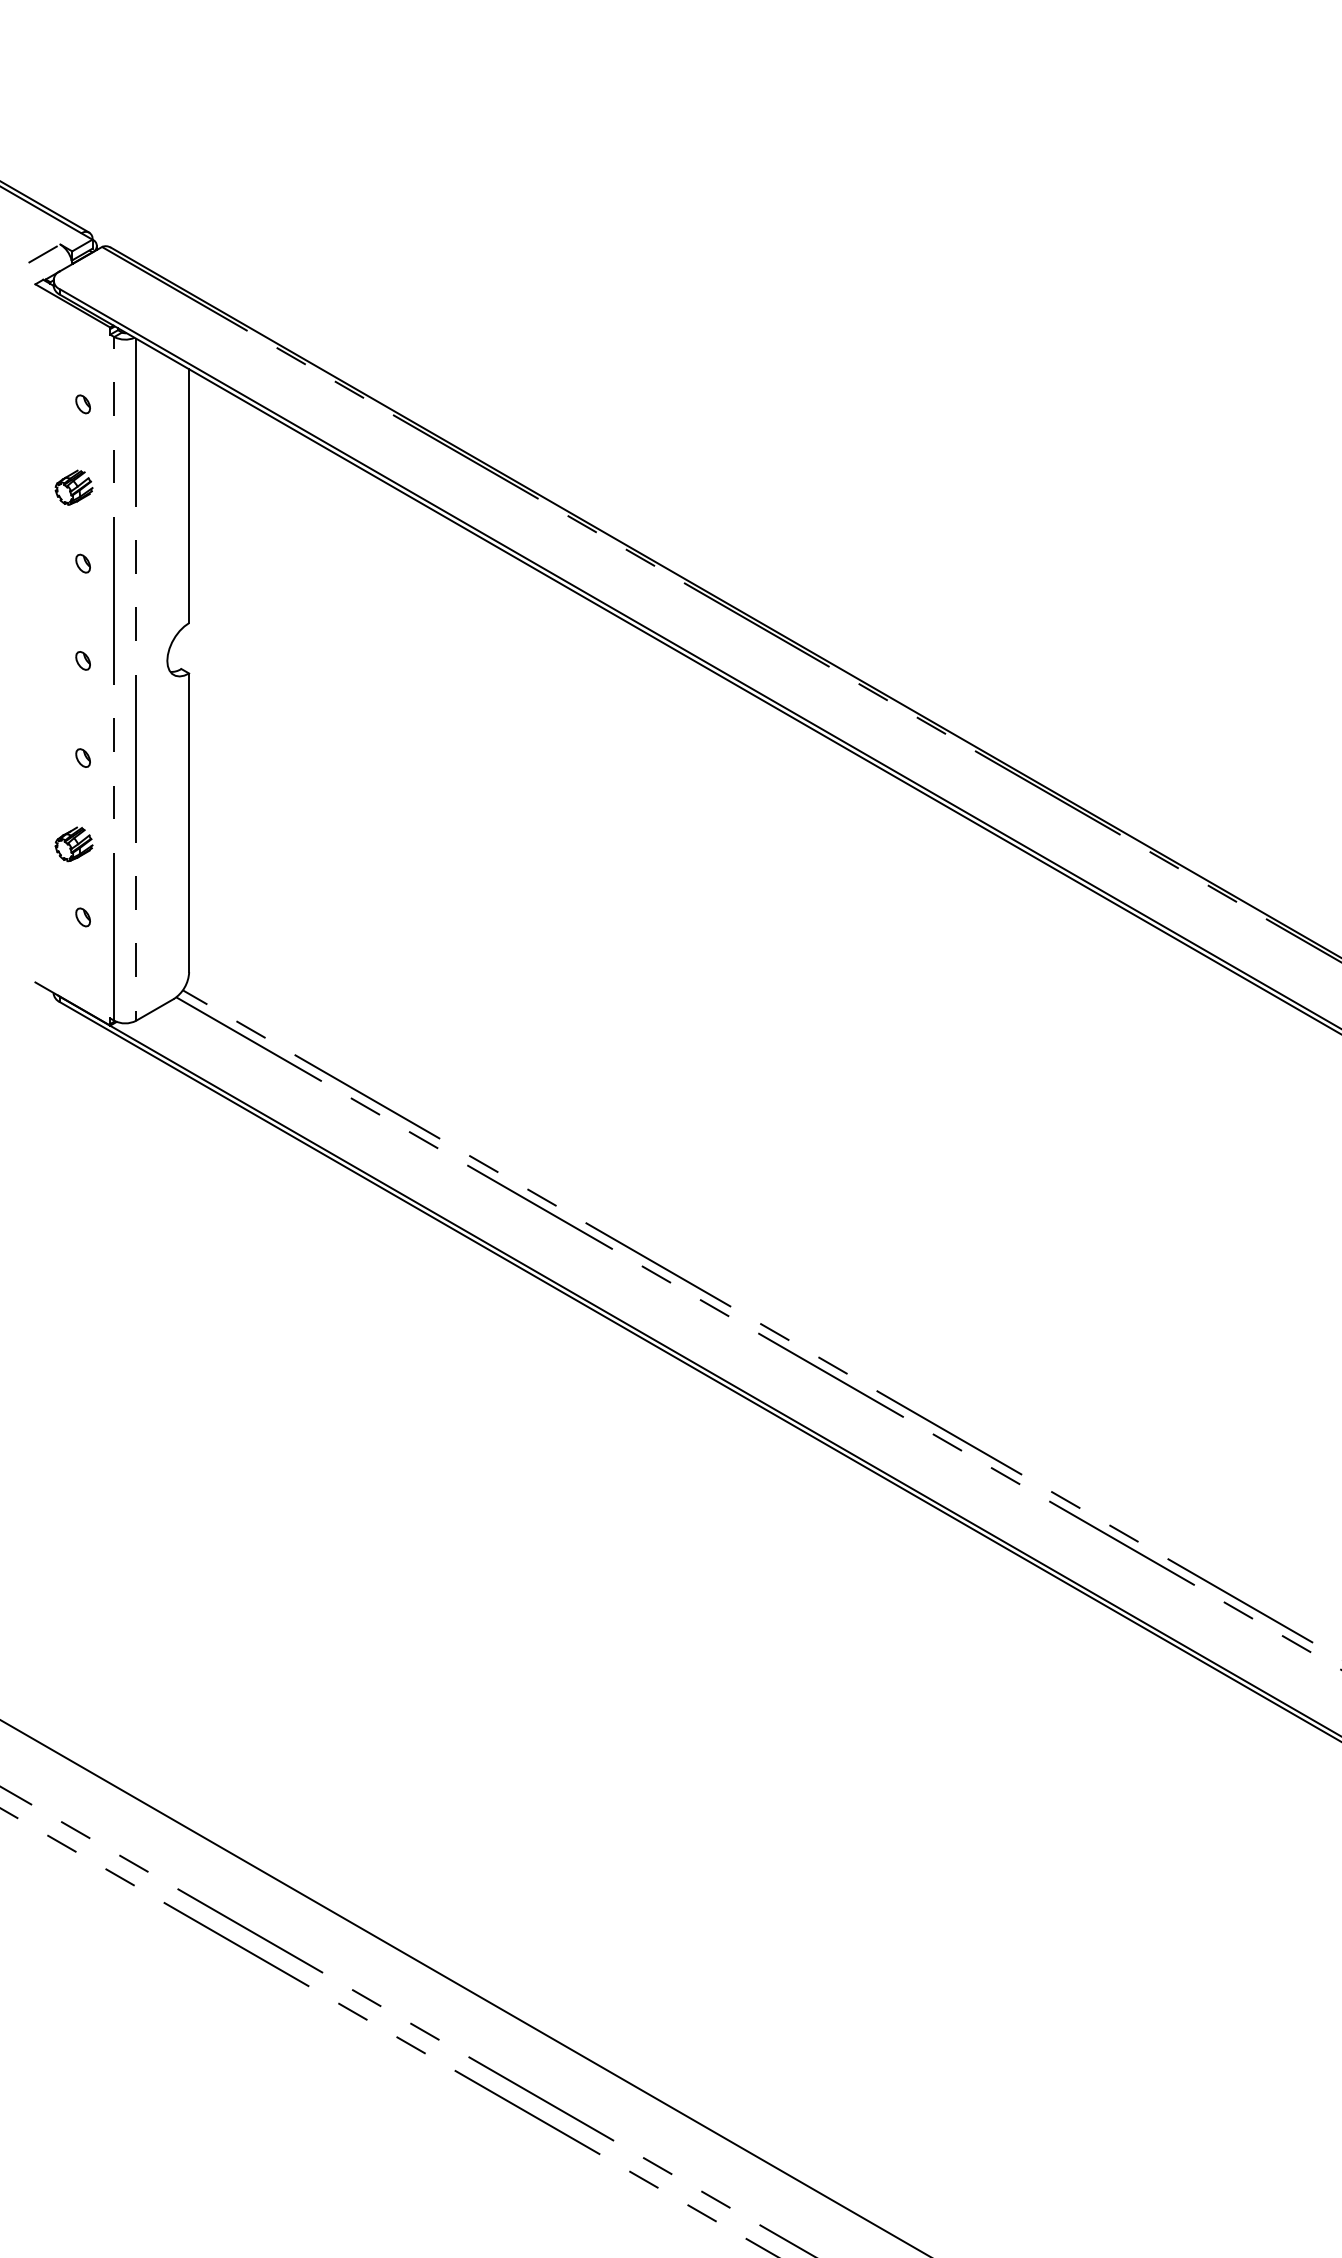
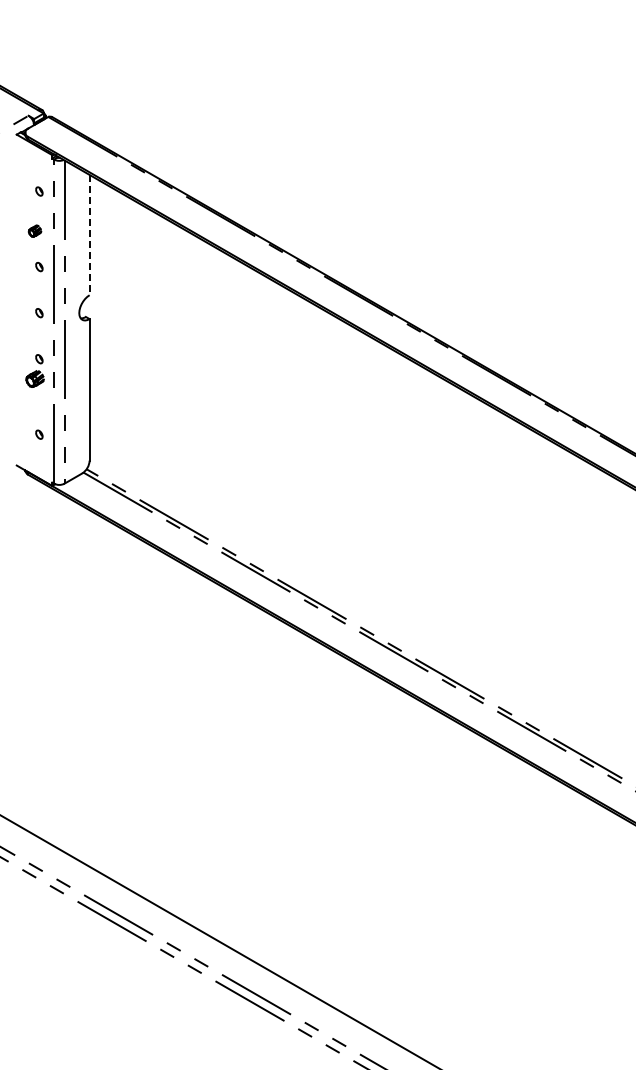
part: (72, 488) -> (34, 231), size x0.7
line: (188, 497) -> (89, 235), solid -> dashed
part: (72, 843) -> (34, 378), moved

